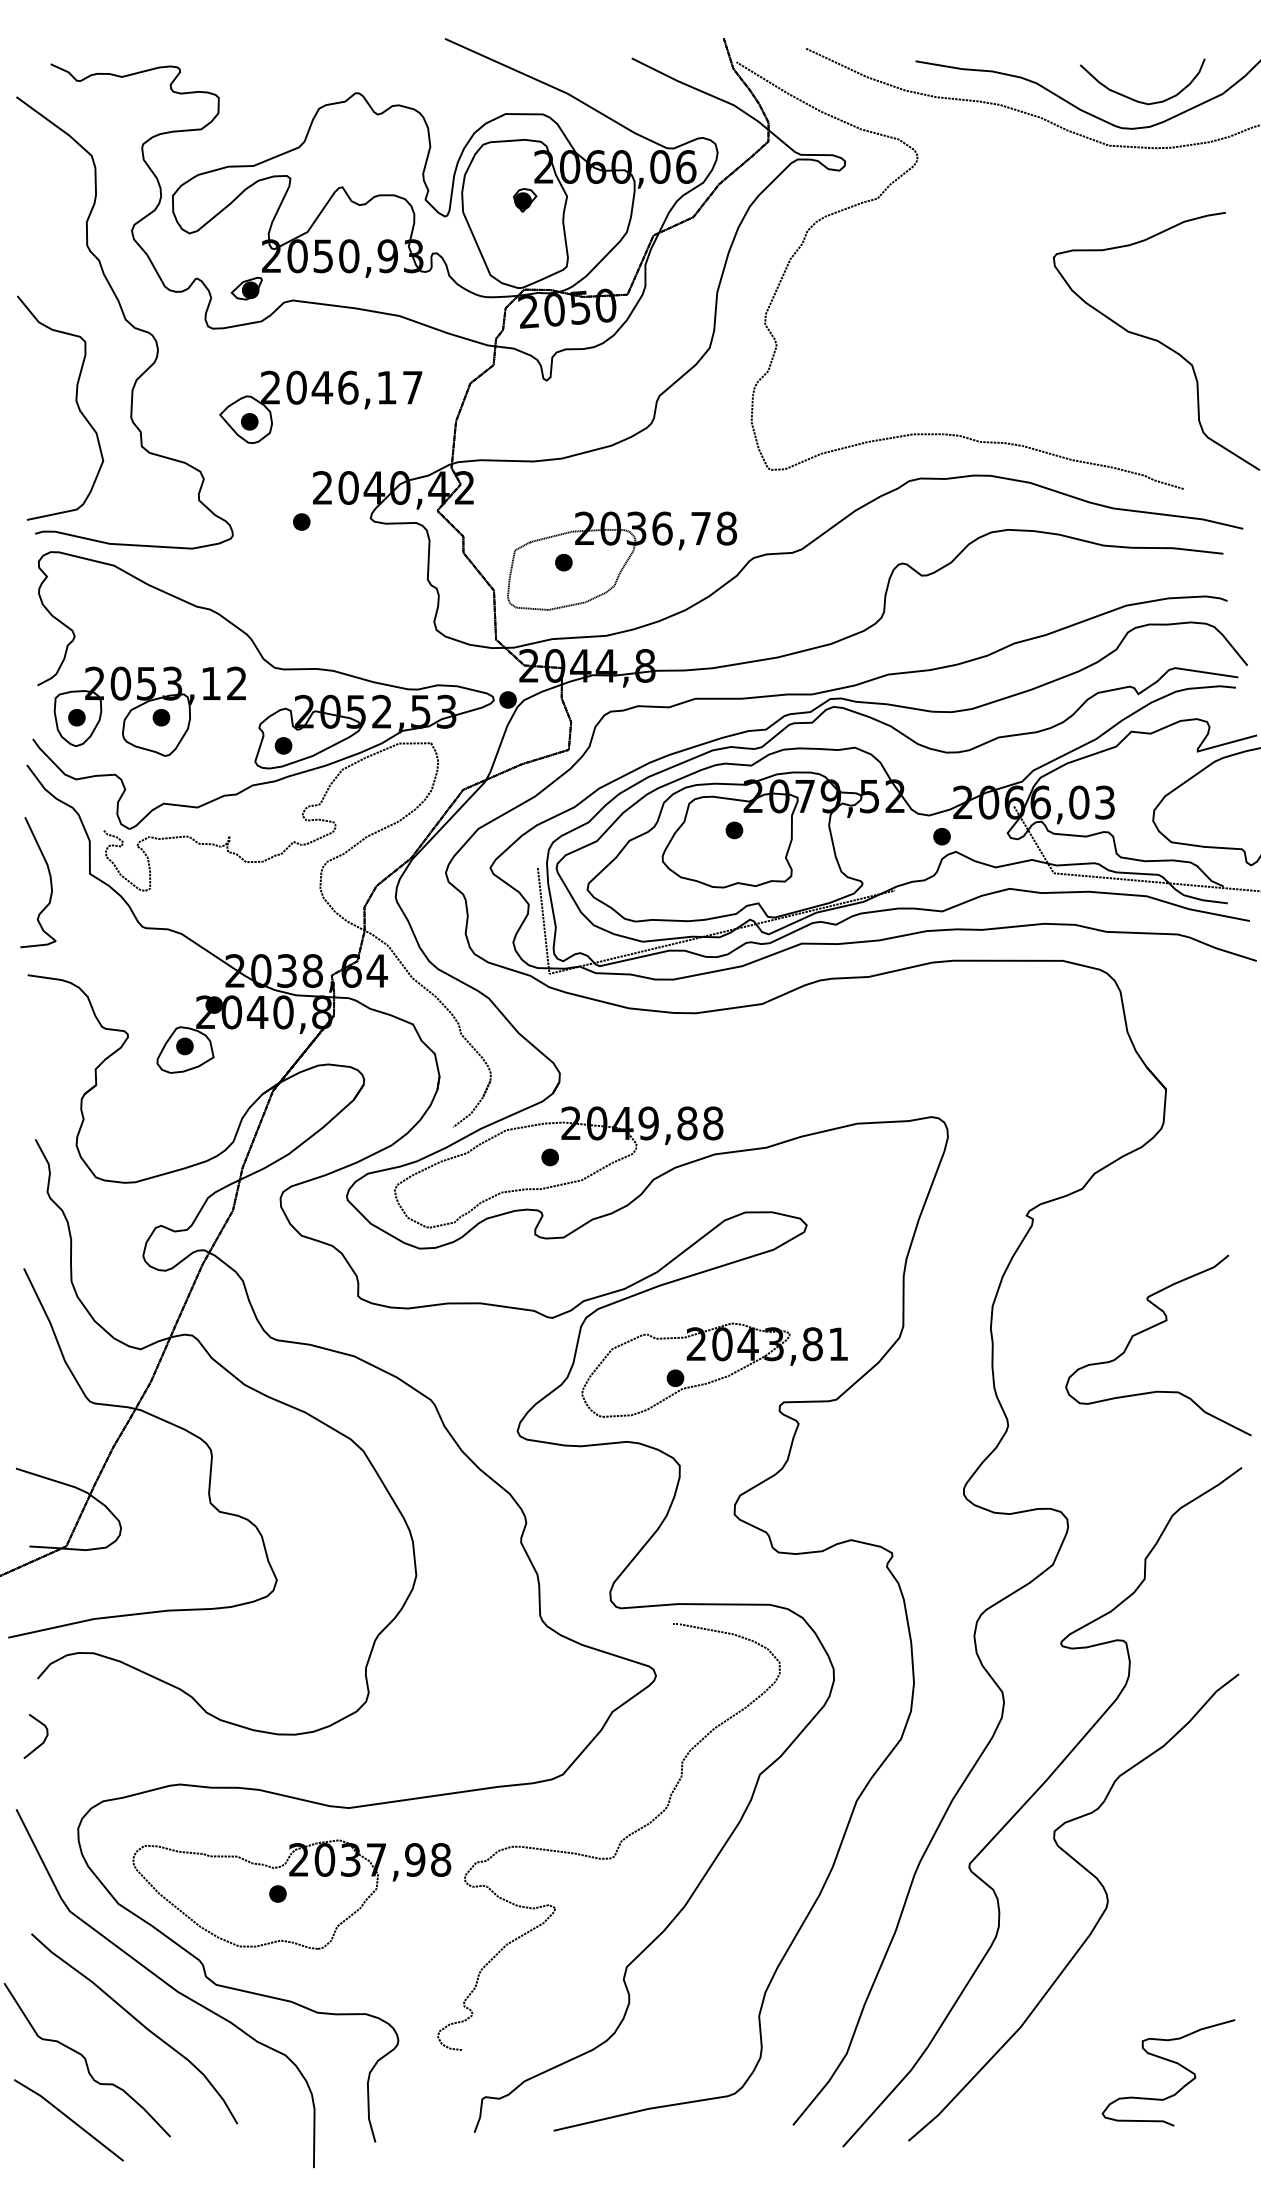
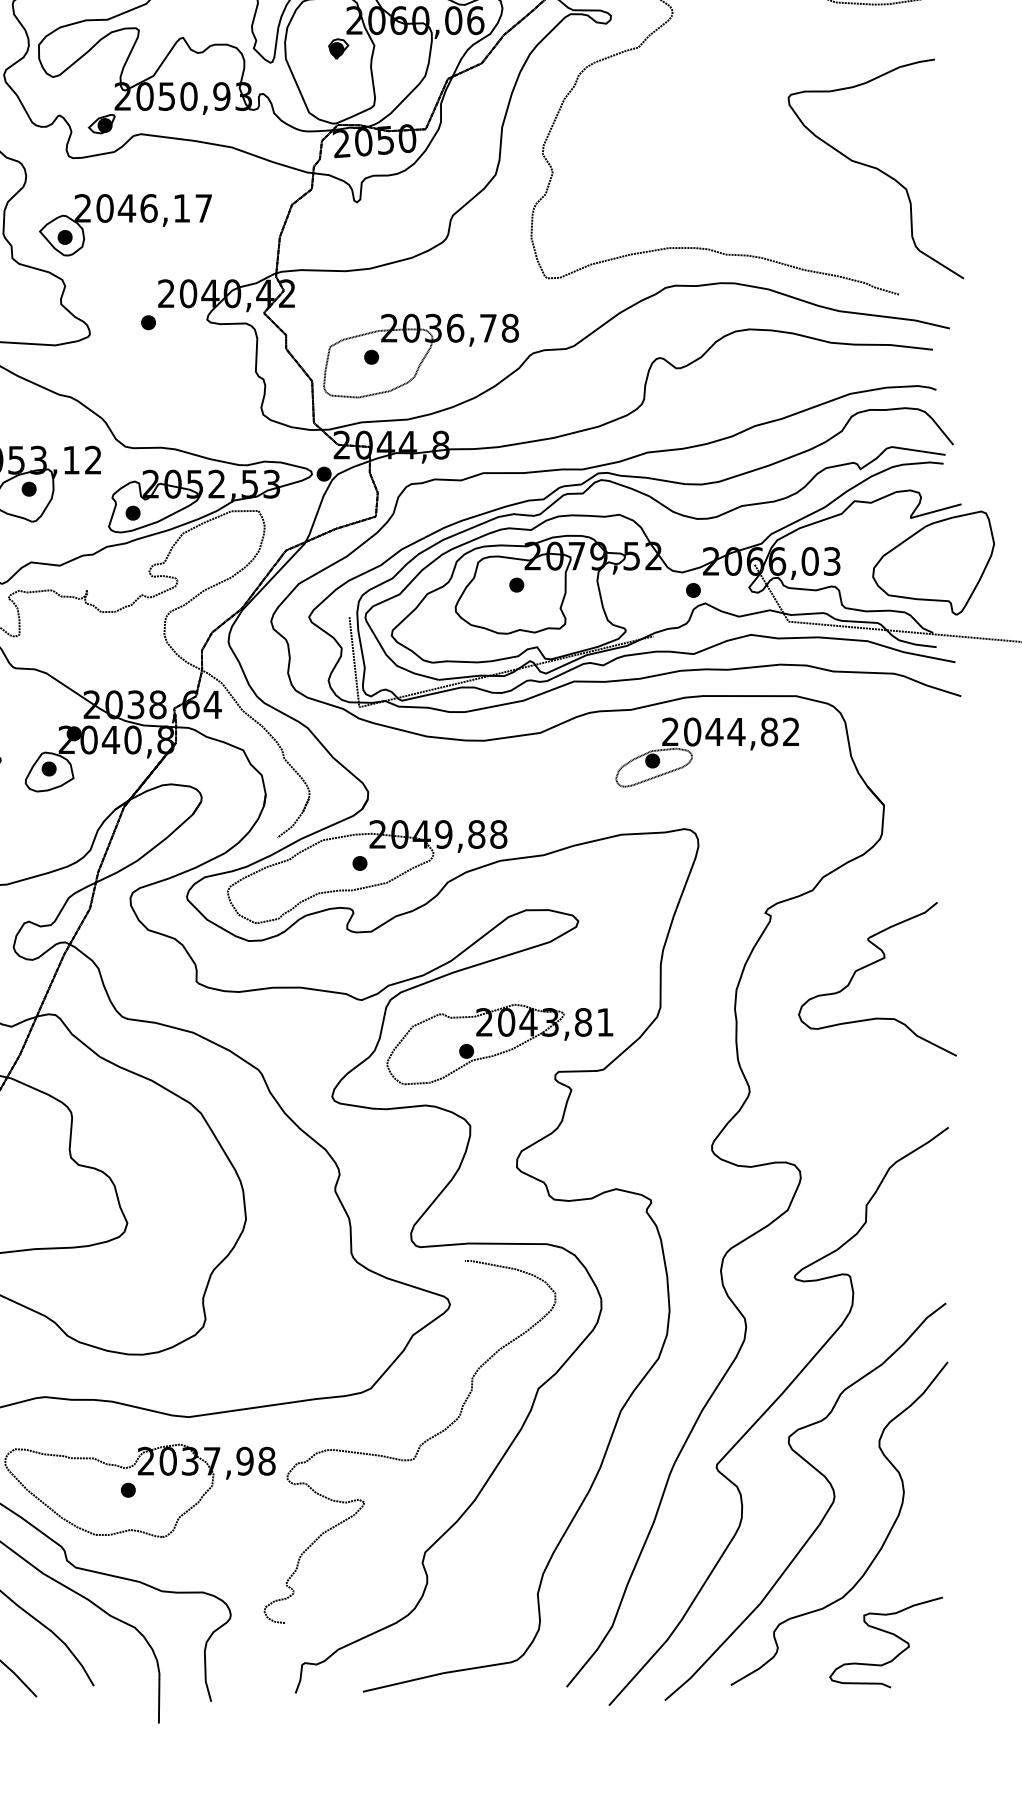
part: (320, 406) -> (125, 224), moved
part: (947, 1017) -> (698, 744), added
curve: (1149, 1329) -> (869, 965), moved
curve: (1163, 1958) -> (881, 1545), added

